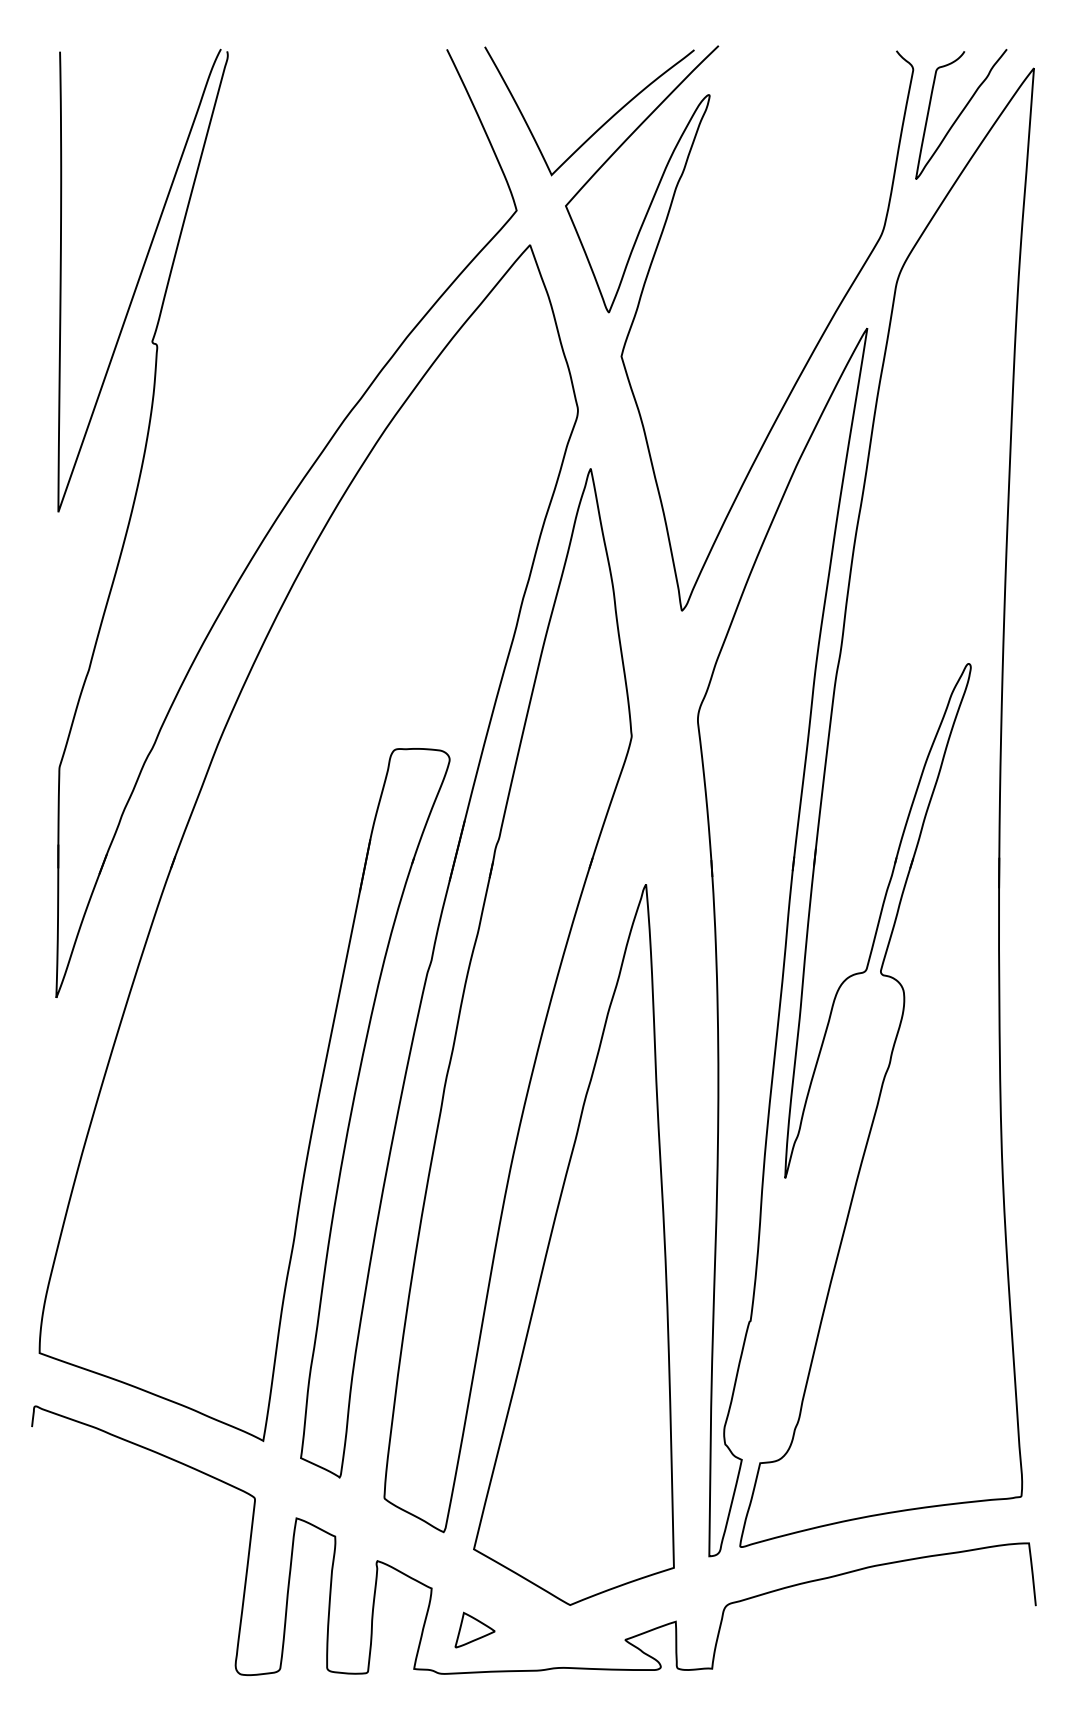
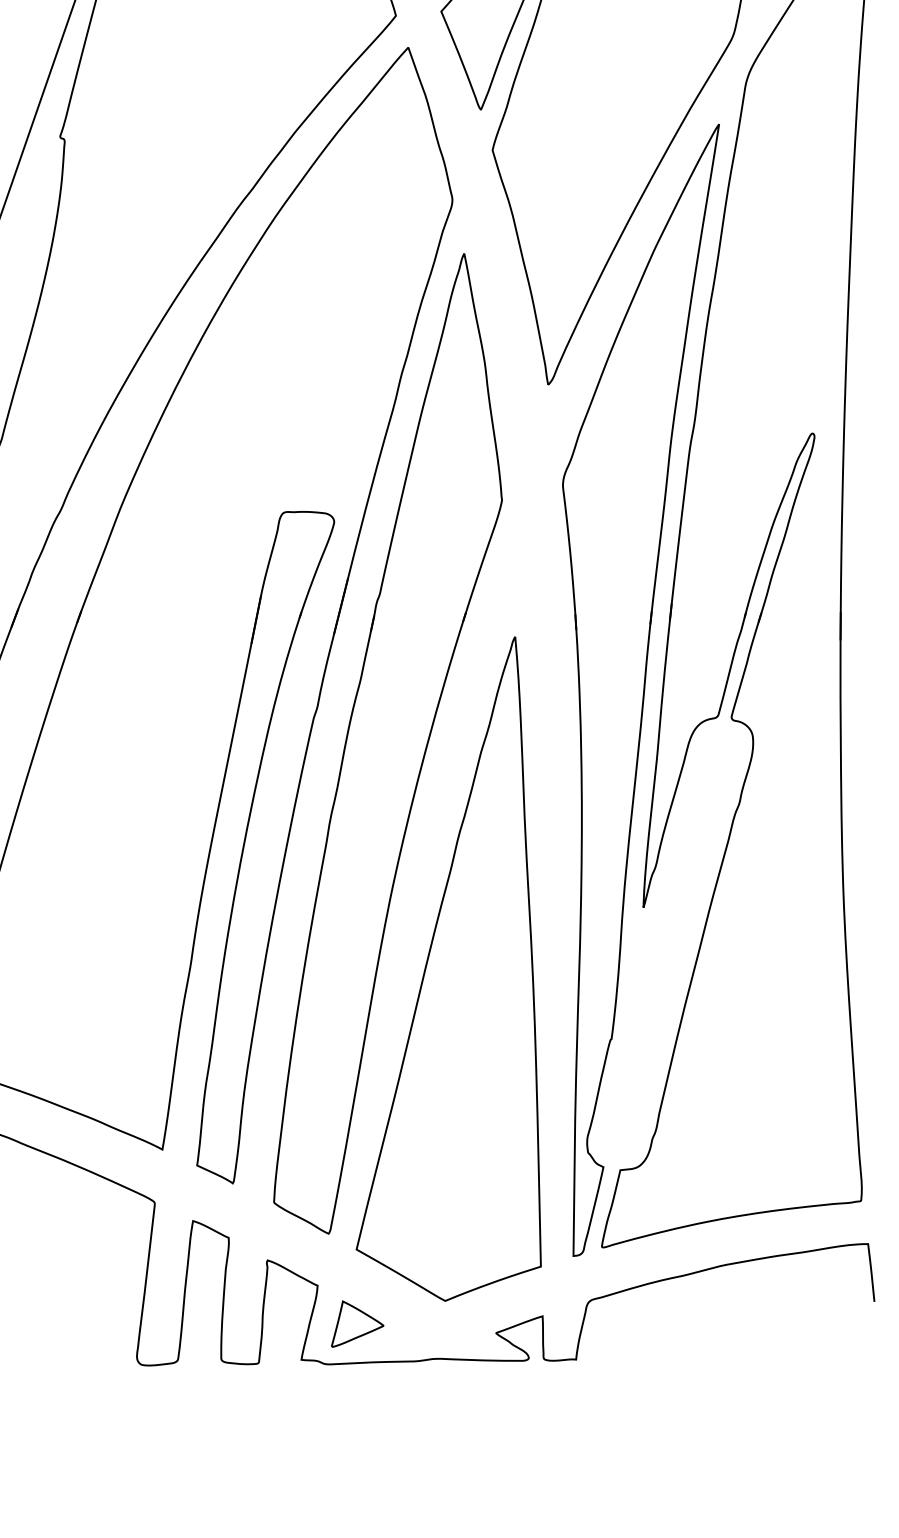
part: (474, 1629) -> (357, 1323), size x1.43

